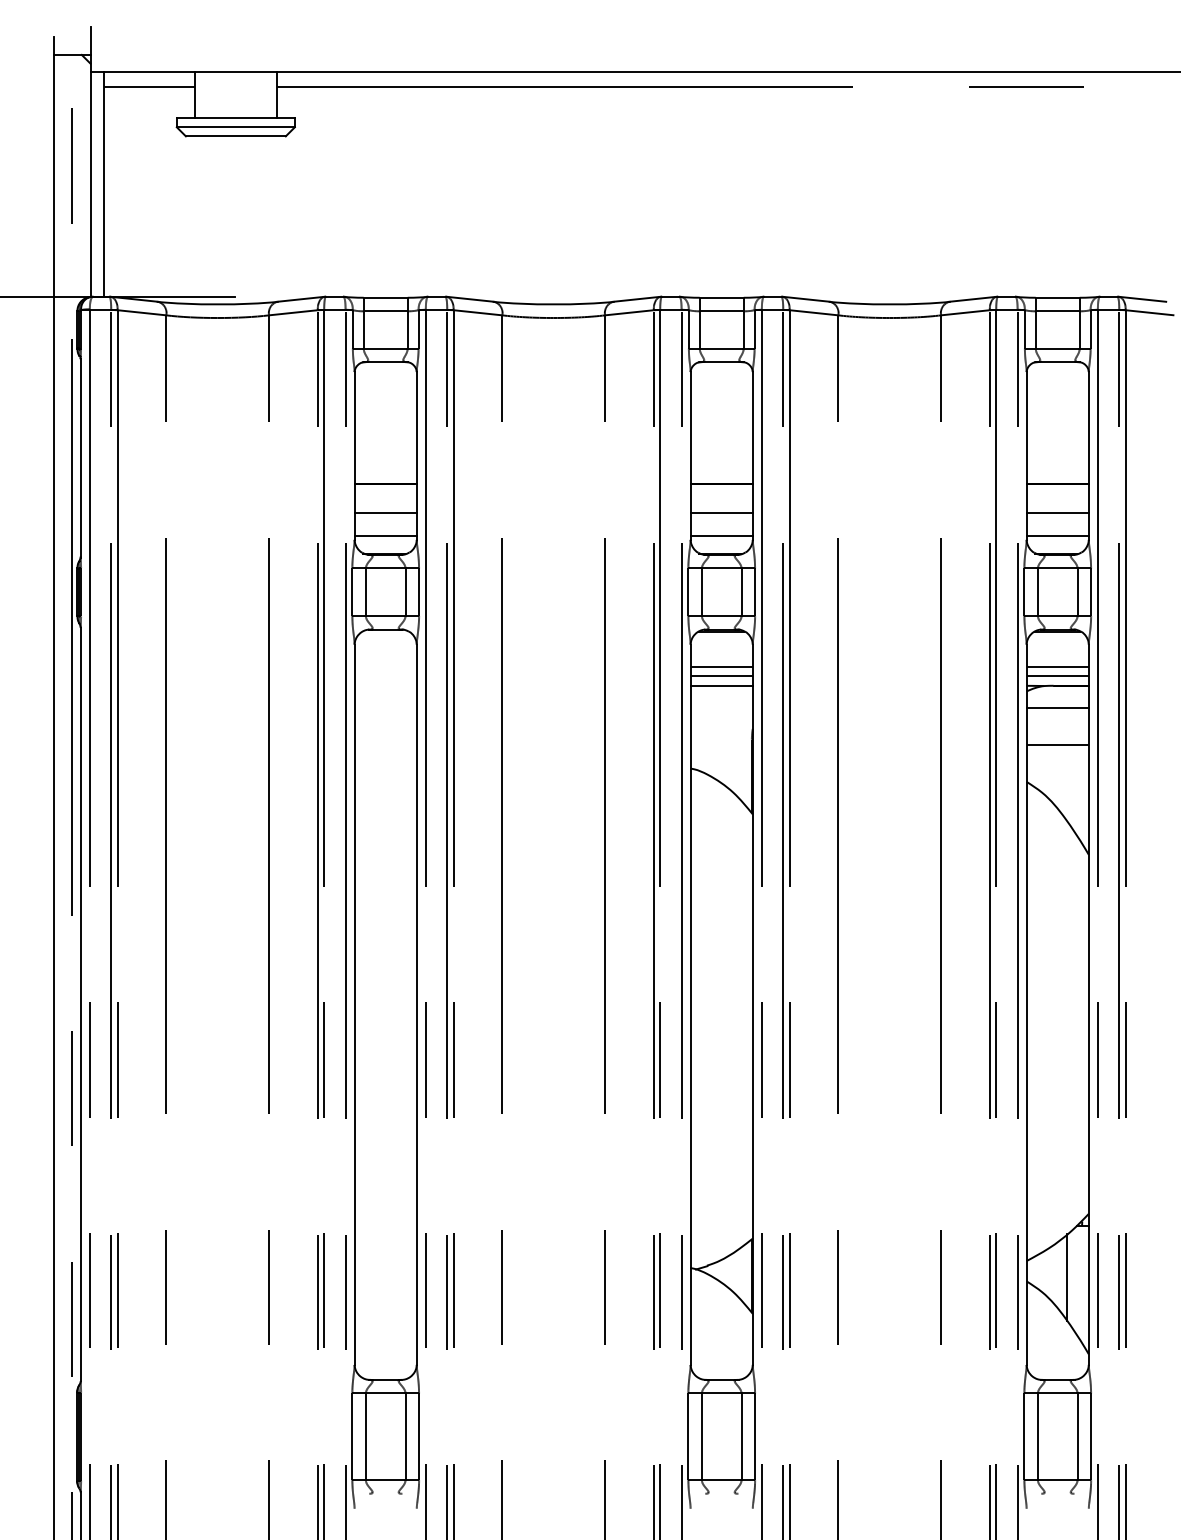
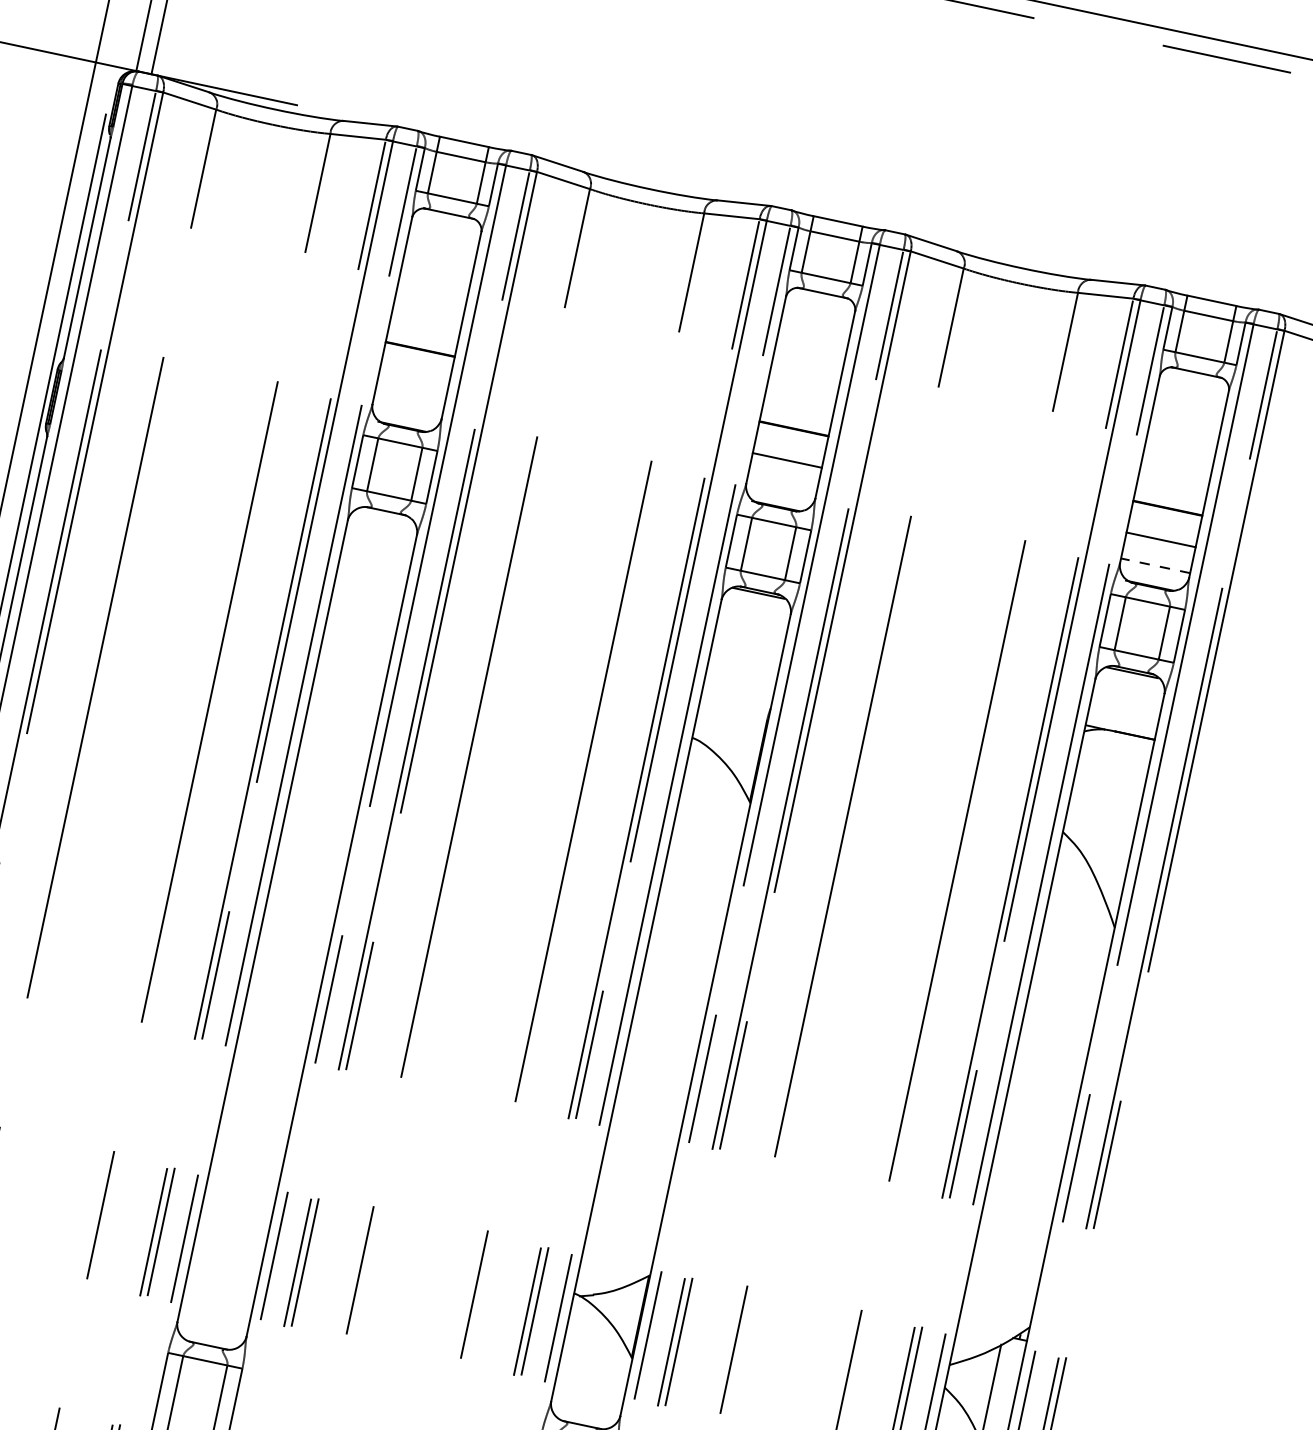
line: (385, 512) -> (413, 380), removed
line: (385, 535) -> (407, 406), removed
line: (721, 535) -> (781, 485), removed
line: (1057, 535) -> (1155, 565), solid -> dashed
line: (721, 666) -> (750, 631), removed
line: (1057, 666) -> (1124, 710), removed
line: (721, 675) -> (748, 641), removed
line: (1057, 675) -> (1122, 720), removed
line: (721, 685) -> (746, 652), removed
line: (1057, 708) -> (1114, 757), removed
line: (1057, 744) -> (1106, 797), removed

